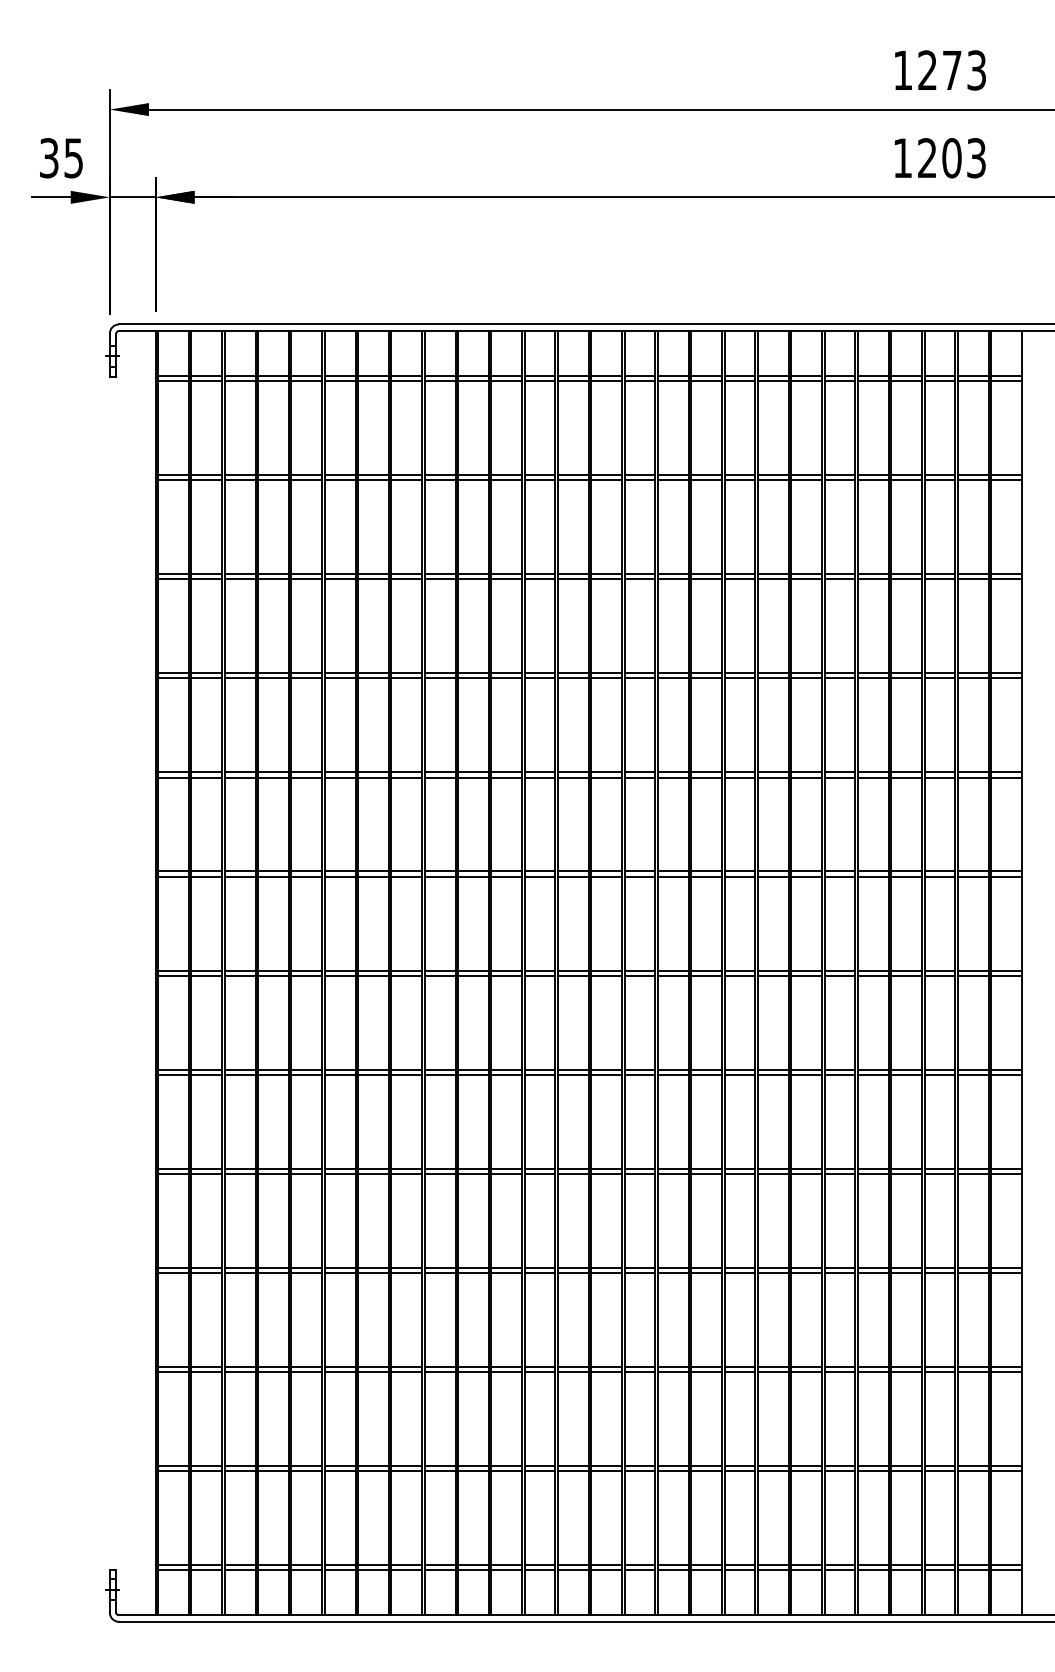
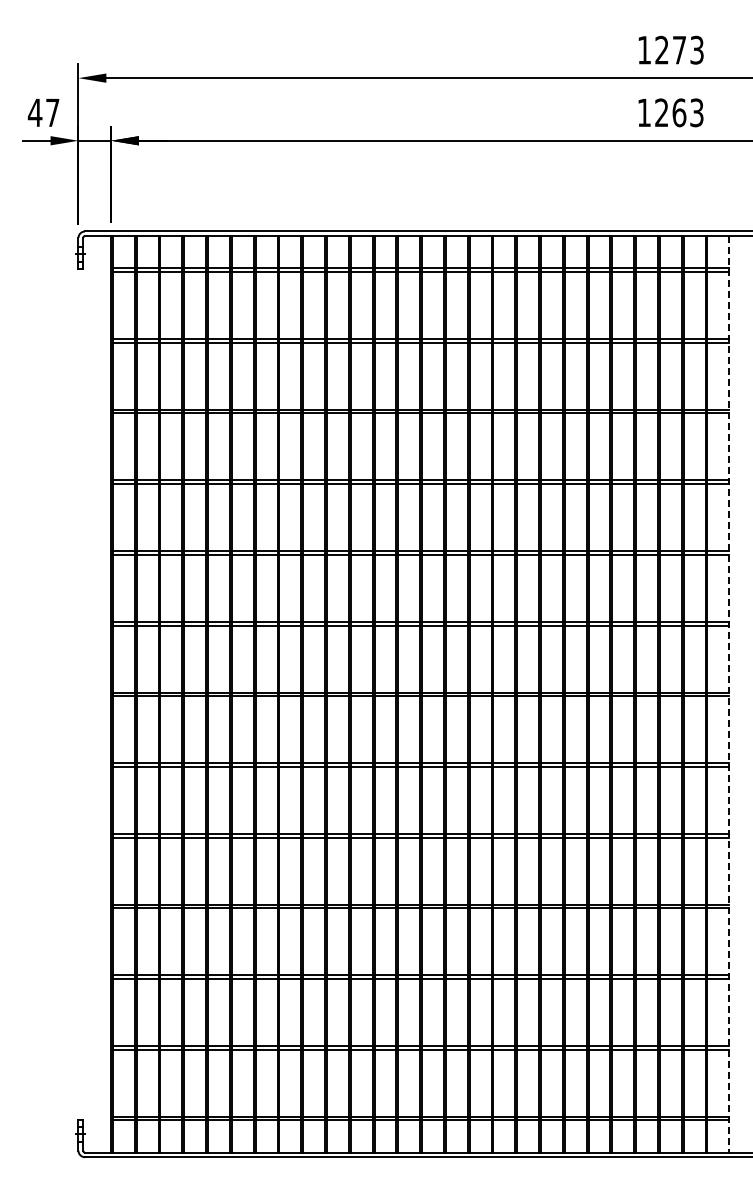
text: (60, 157) -> (43, 112), 35 -> 47
text: (952, 157) -> (679, 112), 1203 -> 1263
line: (1022, 973) -> (729, 694), solid -> dashed

